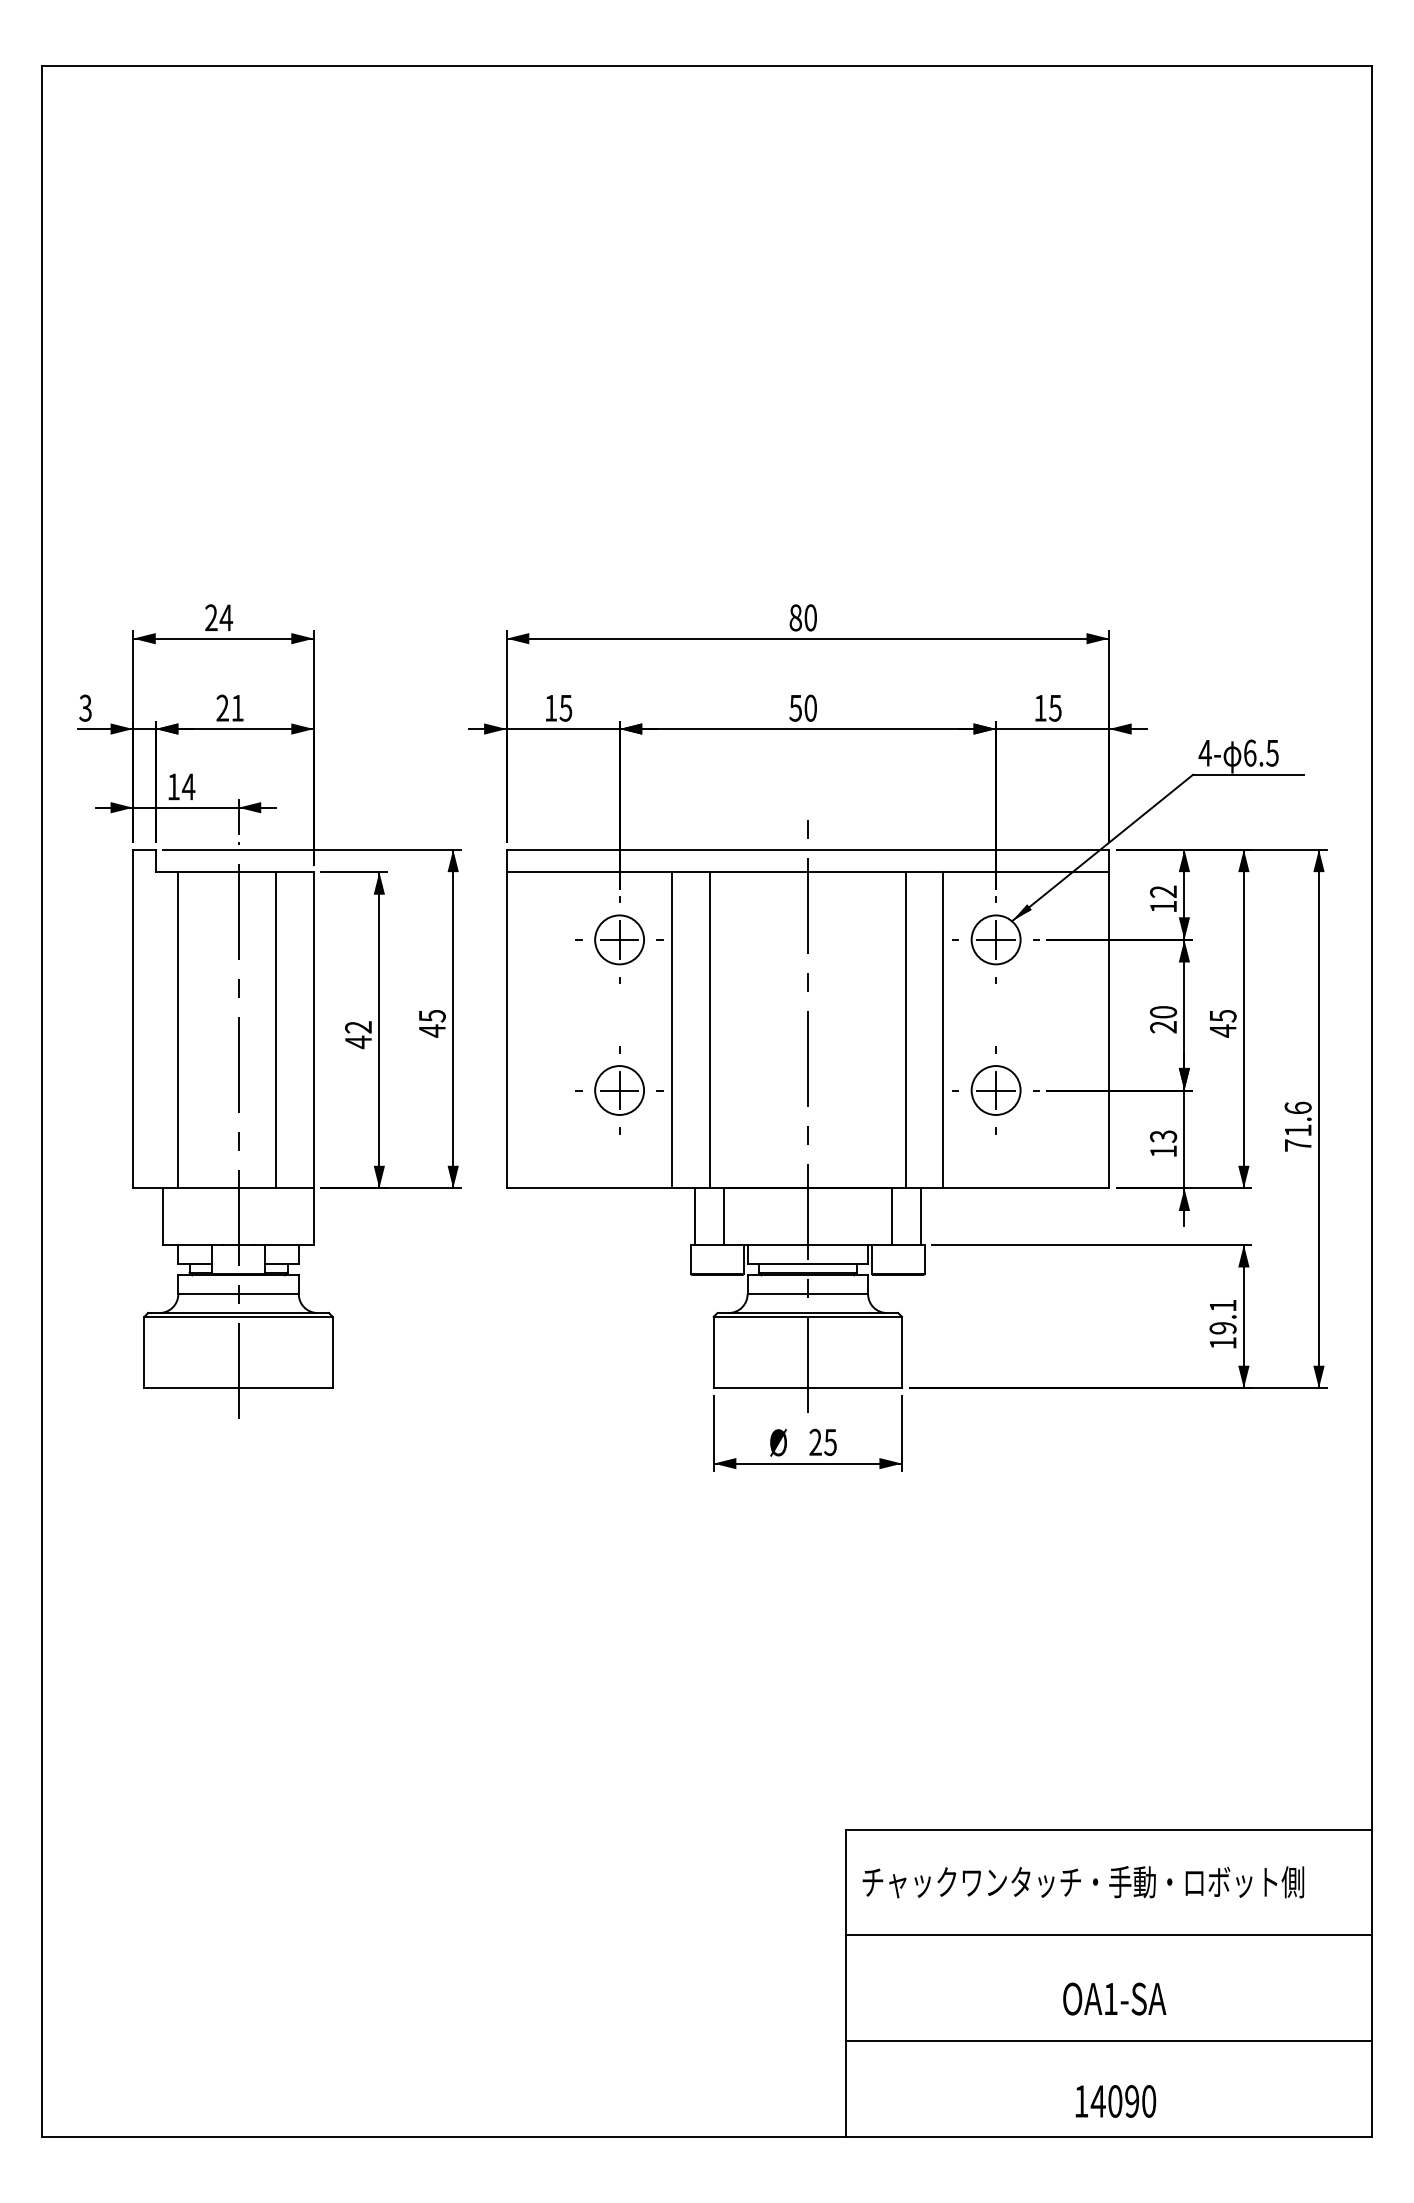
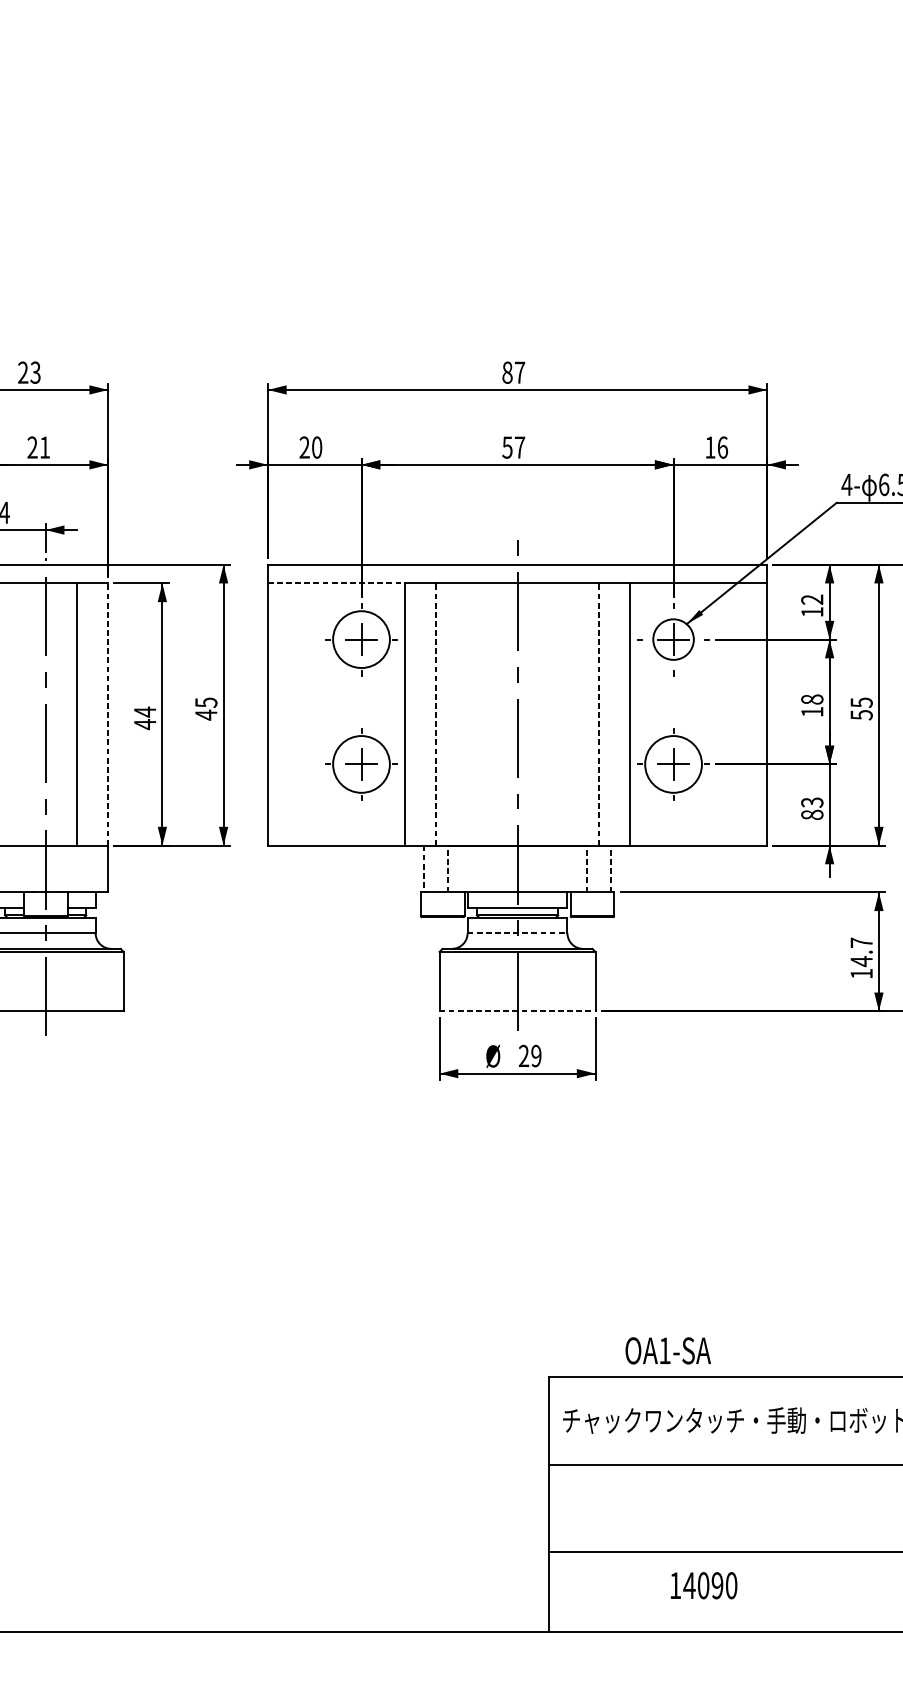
text: (226, 617) -> (35, 372), 24 -> 23
text: (810, 617) -> (519, 372), 80 -> 87
text: (558, 707) -> (310, 446), 15 -> 20
text: (810, 707) -> (519, 446), 50 -> 57
text: (1055, 707) -> (722, 446), 15 -> 16
line: (589, 872) -> (336, 583), solid -> dashed
circle: (619, 939) -> (361, 639), size x1.4
text: (1163, 1019) -> (812, 705), 20 -> 18
text: (358, 1027) -> (145, 712), 42 -> 44
line: (313, 1029) -> (107, 713), solid -> dashed
line: (709, 1029) -> (436, 713), solid -> dashed
line: (905, 1029) -> (598, 713), solid -> dashed
text: (1223, 1030) -> (862, 714), 45 -> 55
circle: (619, 1090) -> (361, 764), size x1.4
circle: (995, 1090) -> (673, 764), size x1.4
text: (1163, 1151) -> (812, 814), 13 -> 83
line: (723, 1216) -> (447, 868), solid -> dashed
line: (892, 1216) -> (587, 868), solid -> dashed
line: (920, 1216) -> (610, 868), solid -> dashed
line: (694, 1217) -> (423, 869), solid -> dashed
line: (808, 1294) -> (518, 933), solid -> dashed
text: (1222, 1317) -> (861, 952), 19.1 -> 14.7
line: (808, 1388) -> (518, 1011), solid -> dashed
text: (830, 1441) -> (536, 1055), 25 -> 29
text: (1114, 1998) -> (668, 1350), moved
text: (1115, 2101) -> (703, 1585), moved

